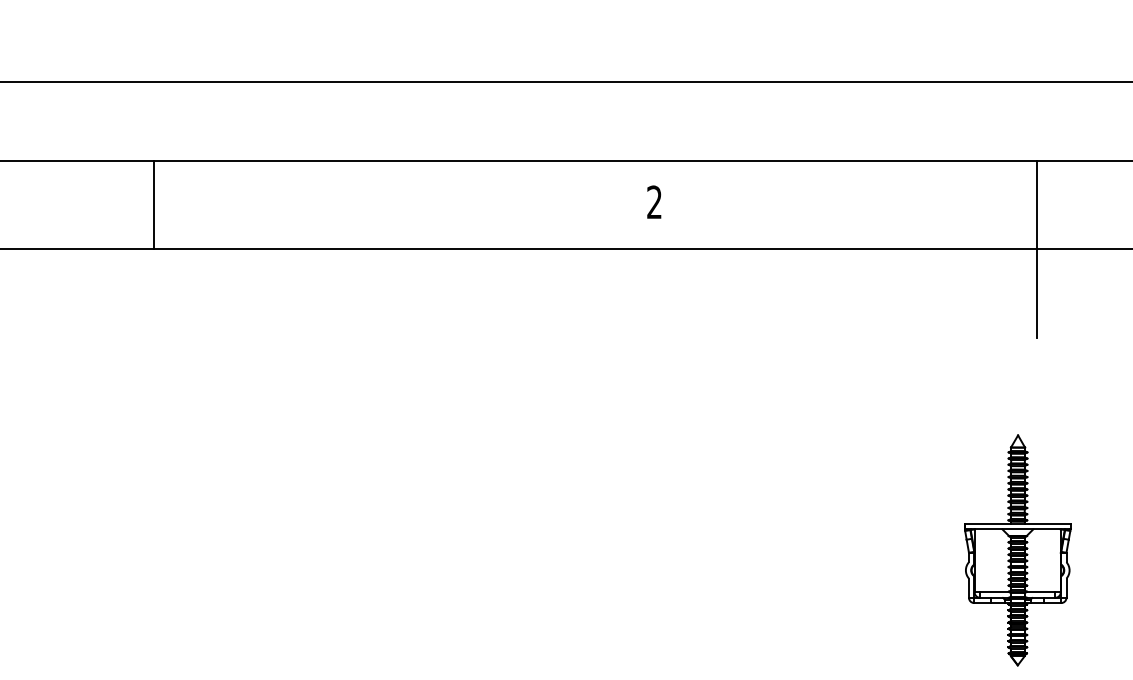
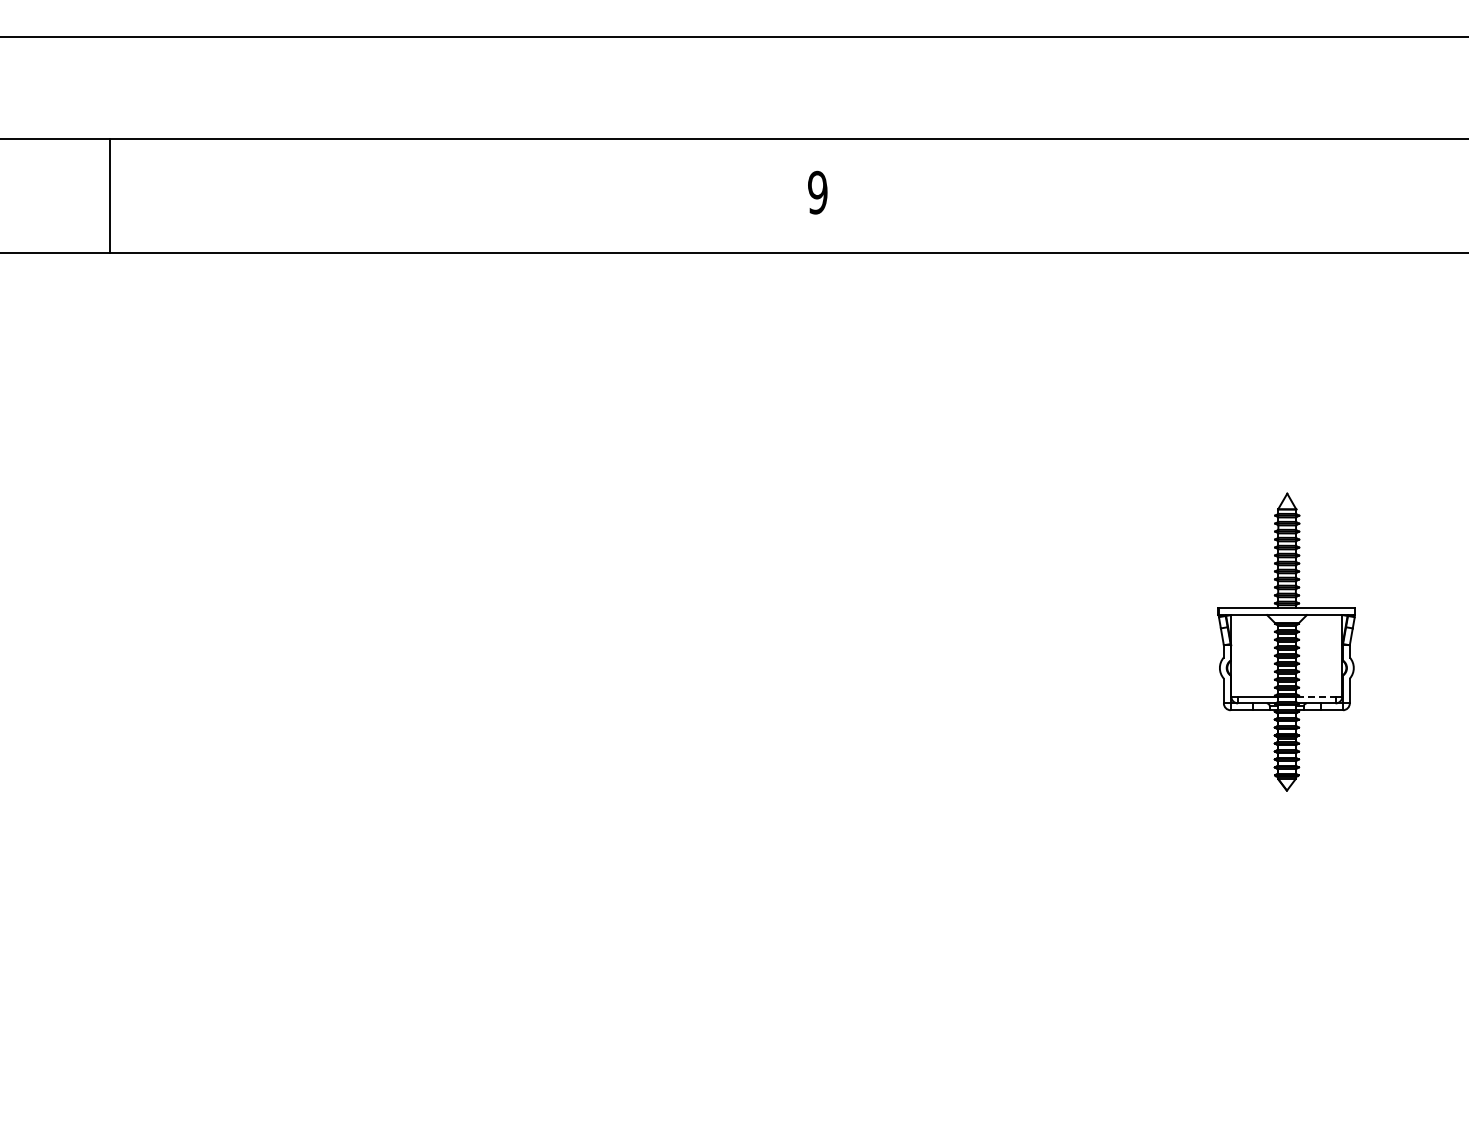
text: (654, 202) -> (817, 192), 2 -> 9
line: (154, 205) -> (109, 196), moved
line: (1036, 249) -> (1311, 253), removed
line: (1040, 592) -> (1316, 696), solid -> dashed

